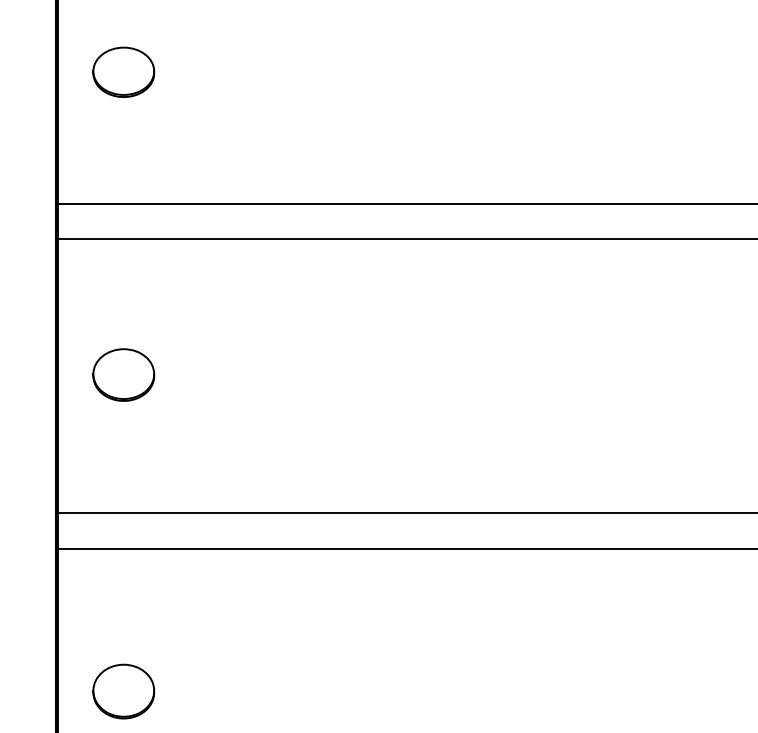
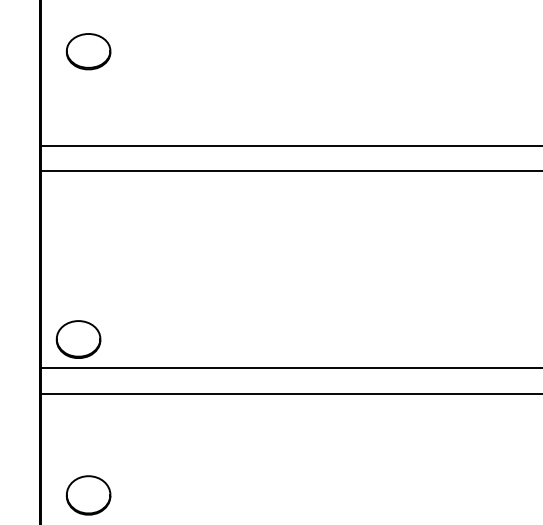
part: (123, 374) -> (78, 339), moved

